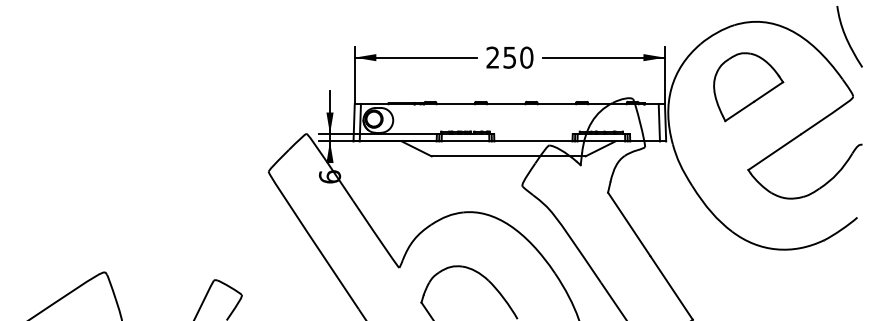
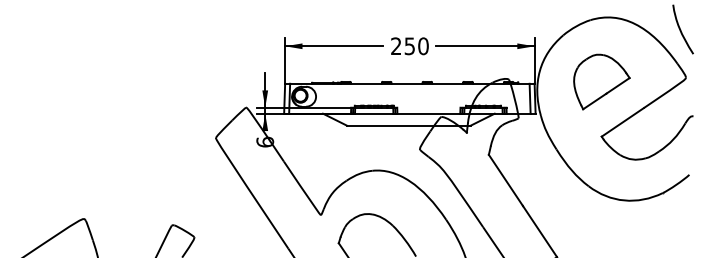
part: (748, 86) -> (601, 81), moved

